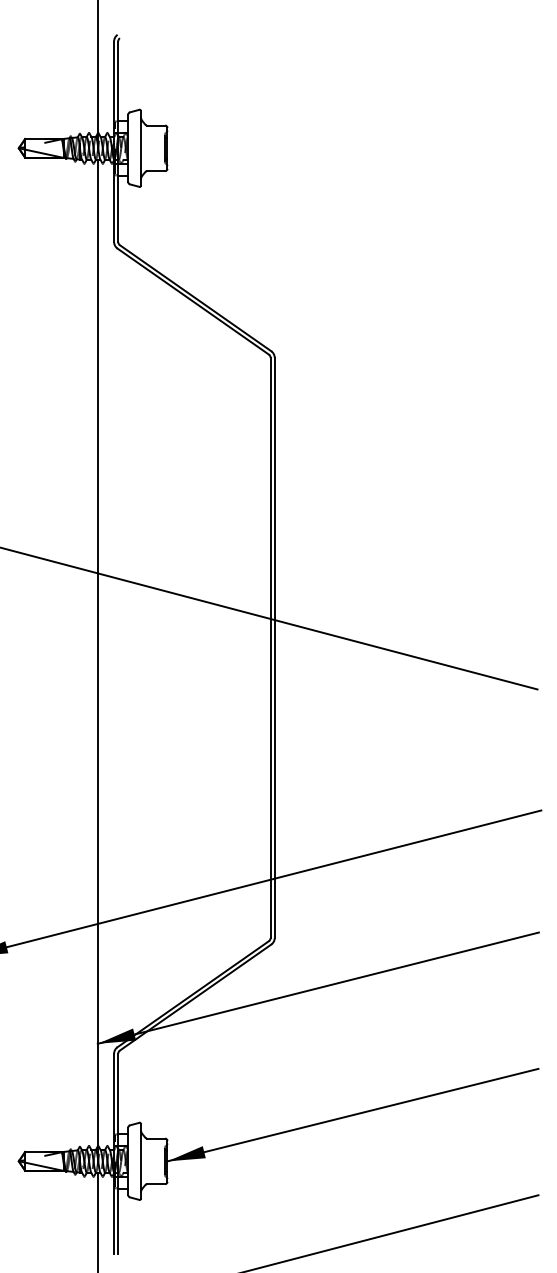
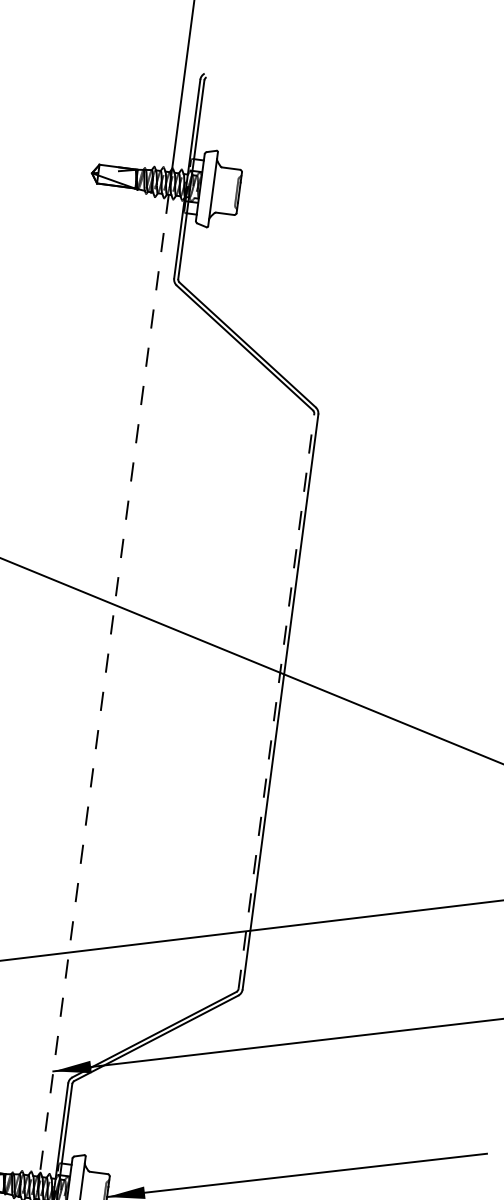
line: (270, 647) -> (276, 700), solid -> dashed
line: (97, 653) -> (104, 684), solid -> dashed

